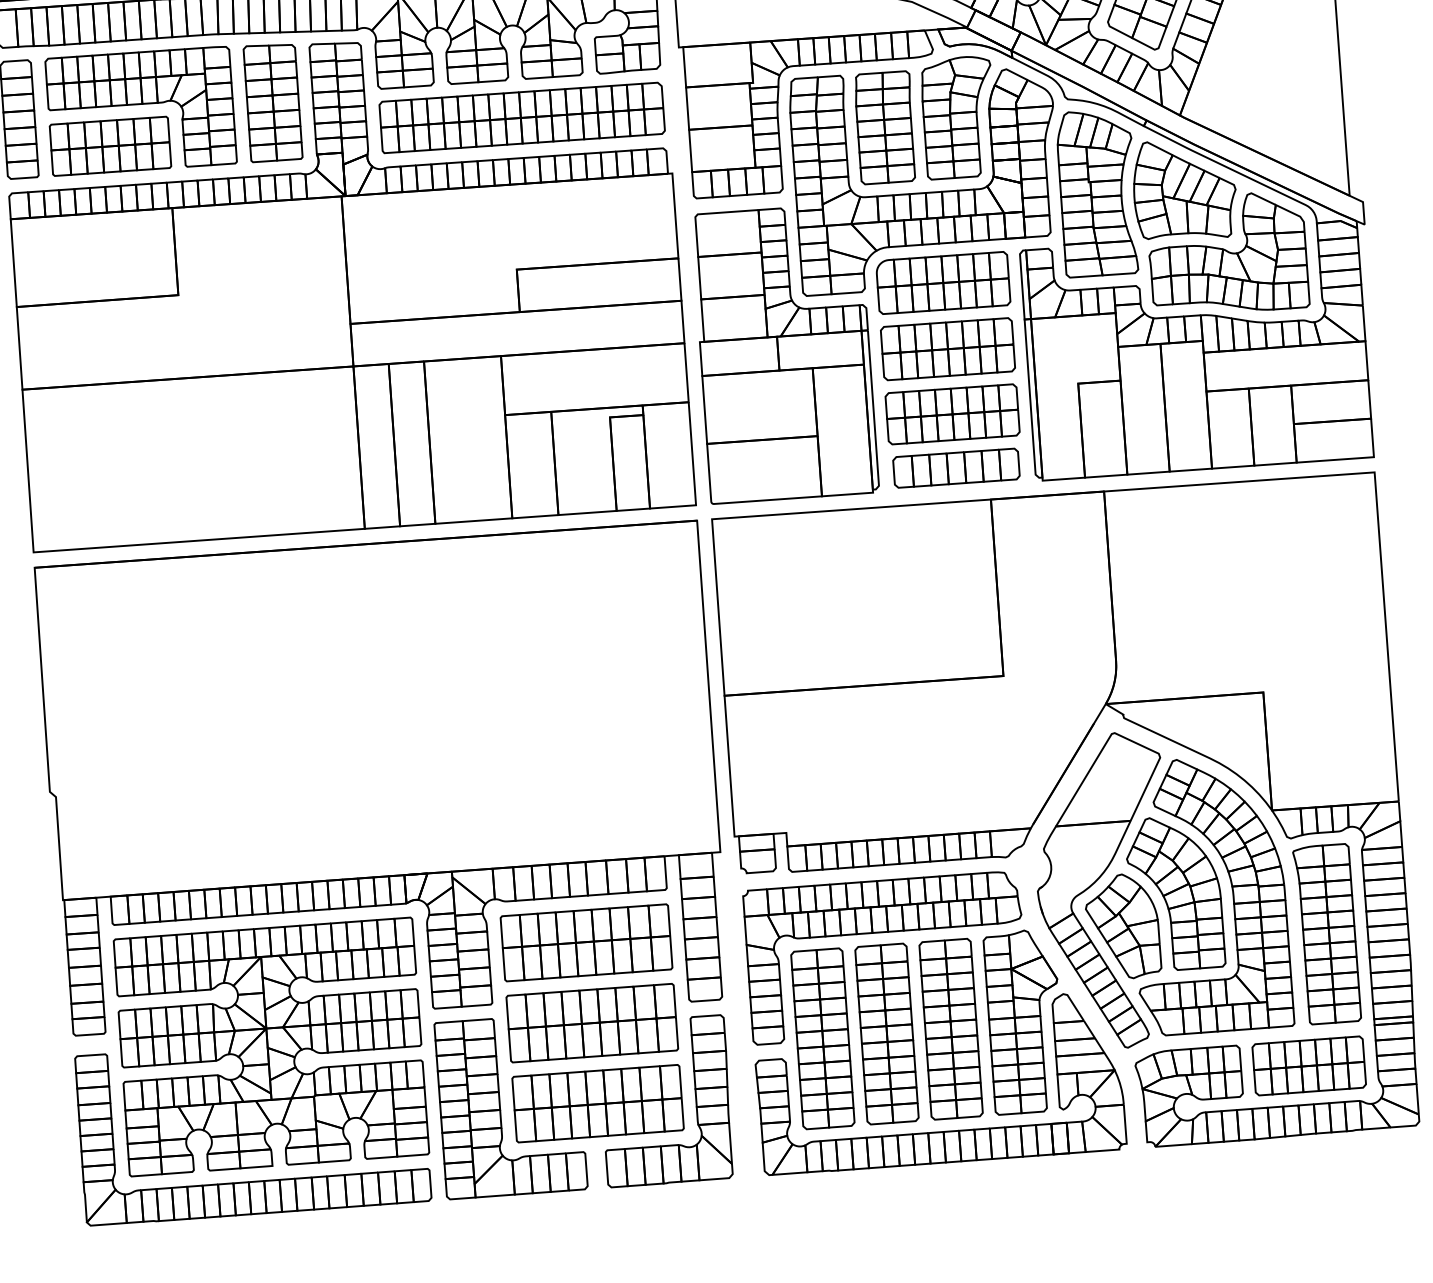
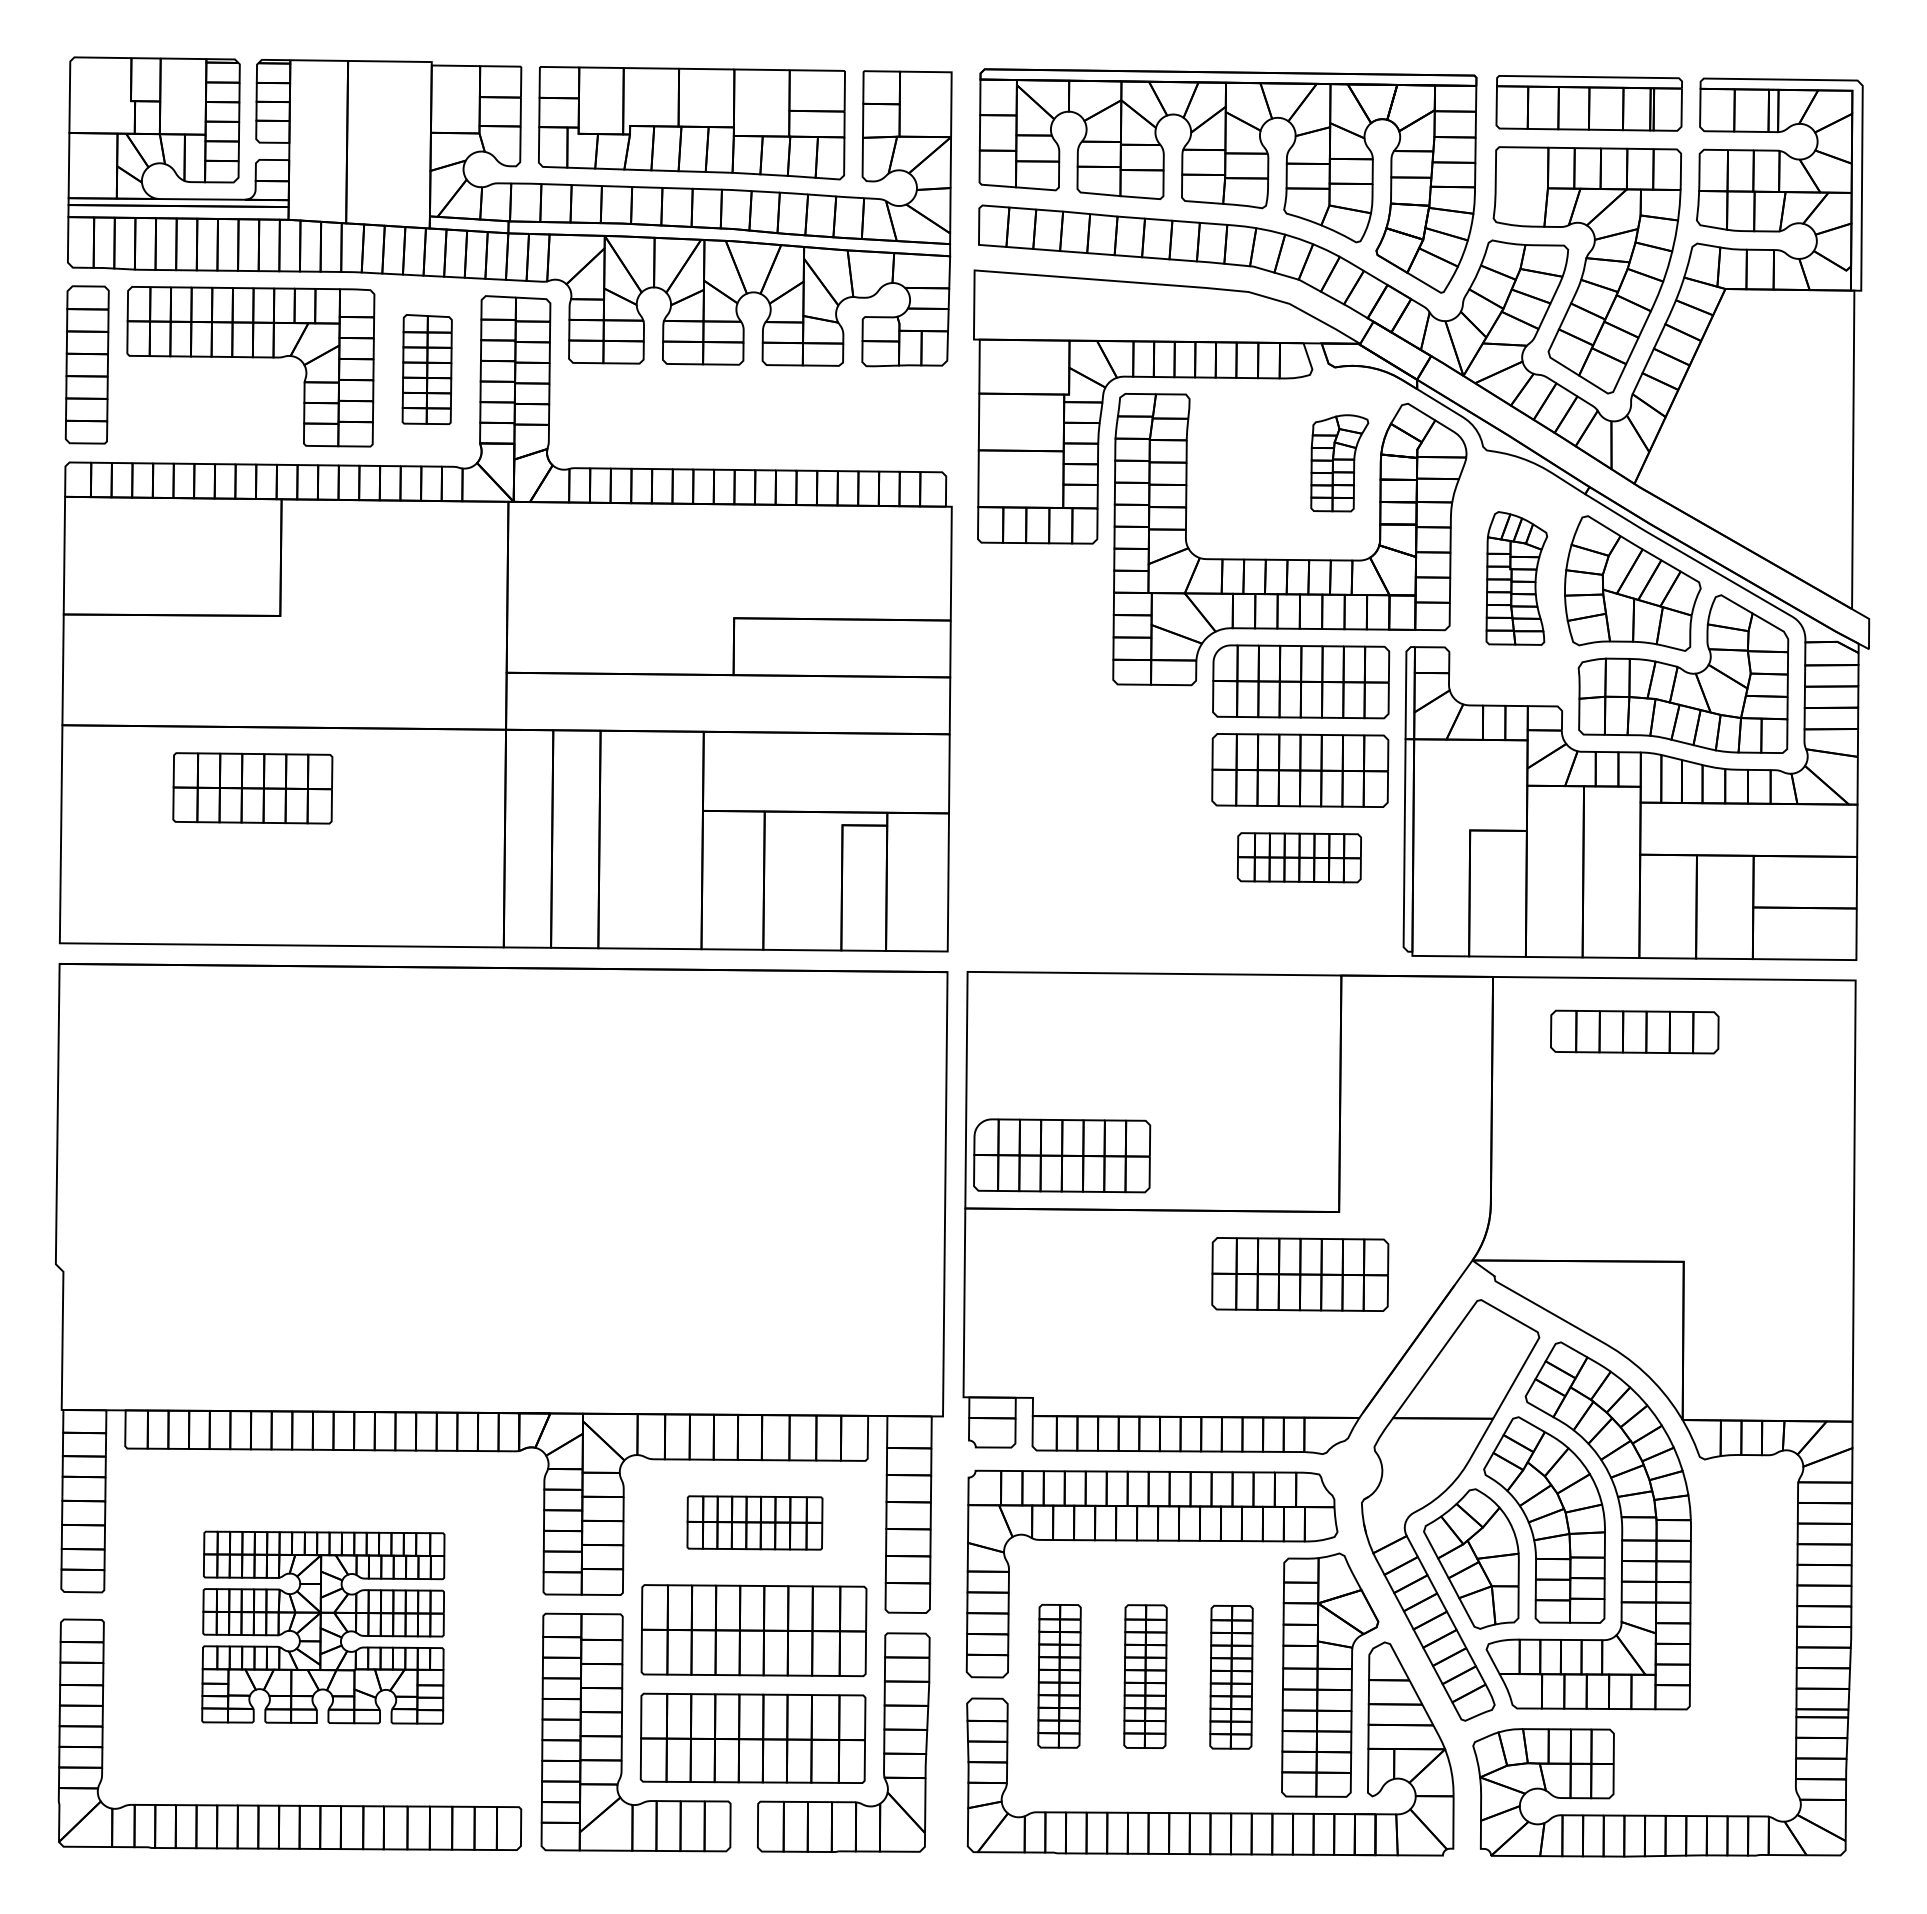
part: (273, 102) -> (427, 369), size x0.7
part: (522, 117) -> (757, 416), removed
part: (958, 117) -> (1339, 463), size x0.6
part: (885, 127) -> (1240, 468), removed
part: (110, 146) -> (252, 788), moved
part: (1097, 193) -> (1516, 578), size x0.6
part: (784, 353) -> (1081, 758), removed
part: (952, 414) -> (1299, 857), size x0.7
part: (956, 467) -> (1634, 1031), moved
part: (793, 650) -> (1062, 1155), added
part: (978, 724) -> (1300, 1274), added
part: (1327, 933) -> (1743, 1590), removed
part: (586, 942) -> (754, 1522), size x0.6
part: (951, 1029) -> (1231, 1677), size x0.6
part: (886, 1033) -> (1145, 1676), size x0.6
part: (822, 1039) -> (1059, 1676), size x0.6
part: (271, 1046) -> (323, 1627), size x0.6
part: (1308, 1065) -> (1704, 1764), removed

